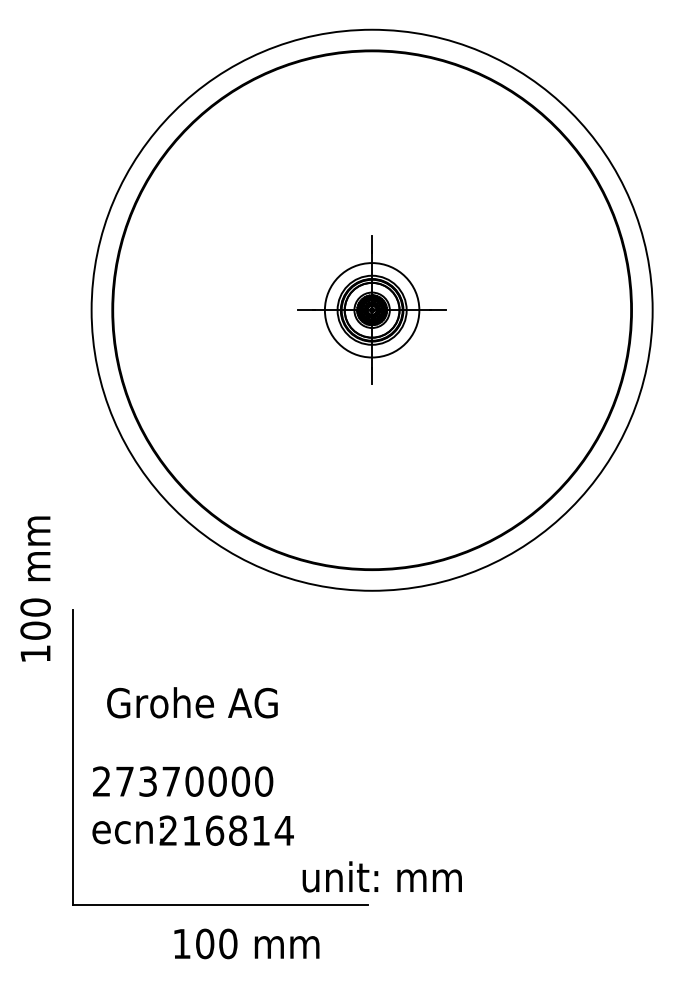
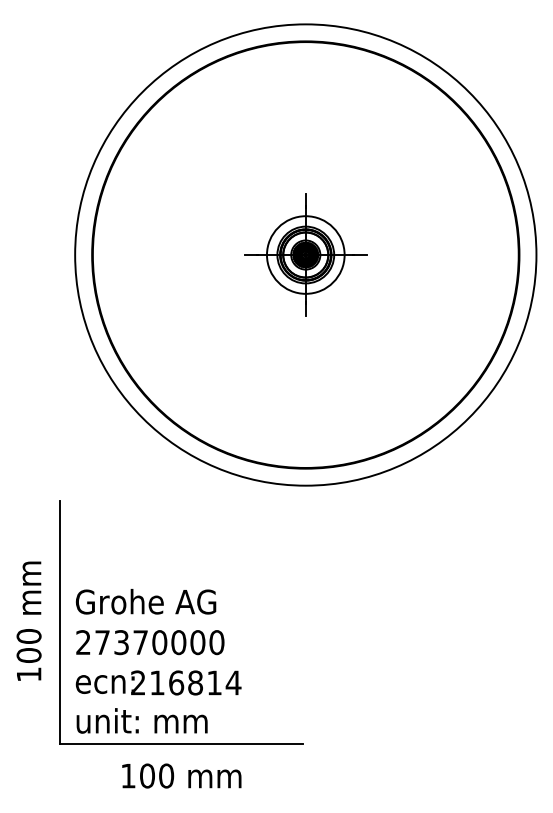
text: (34, 588) -> (28, 620), moved
text: (192, 702) -> (146, 601), moved
text: (381, 876) -> (141, 720), moved
text: (246, 943) -> (181, 775), moved

